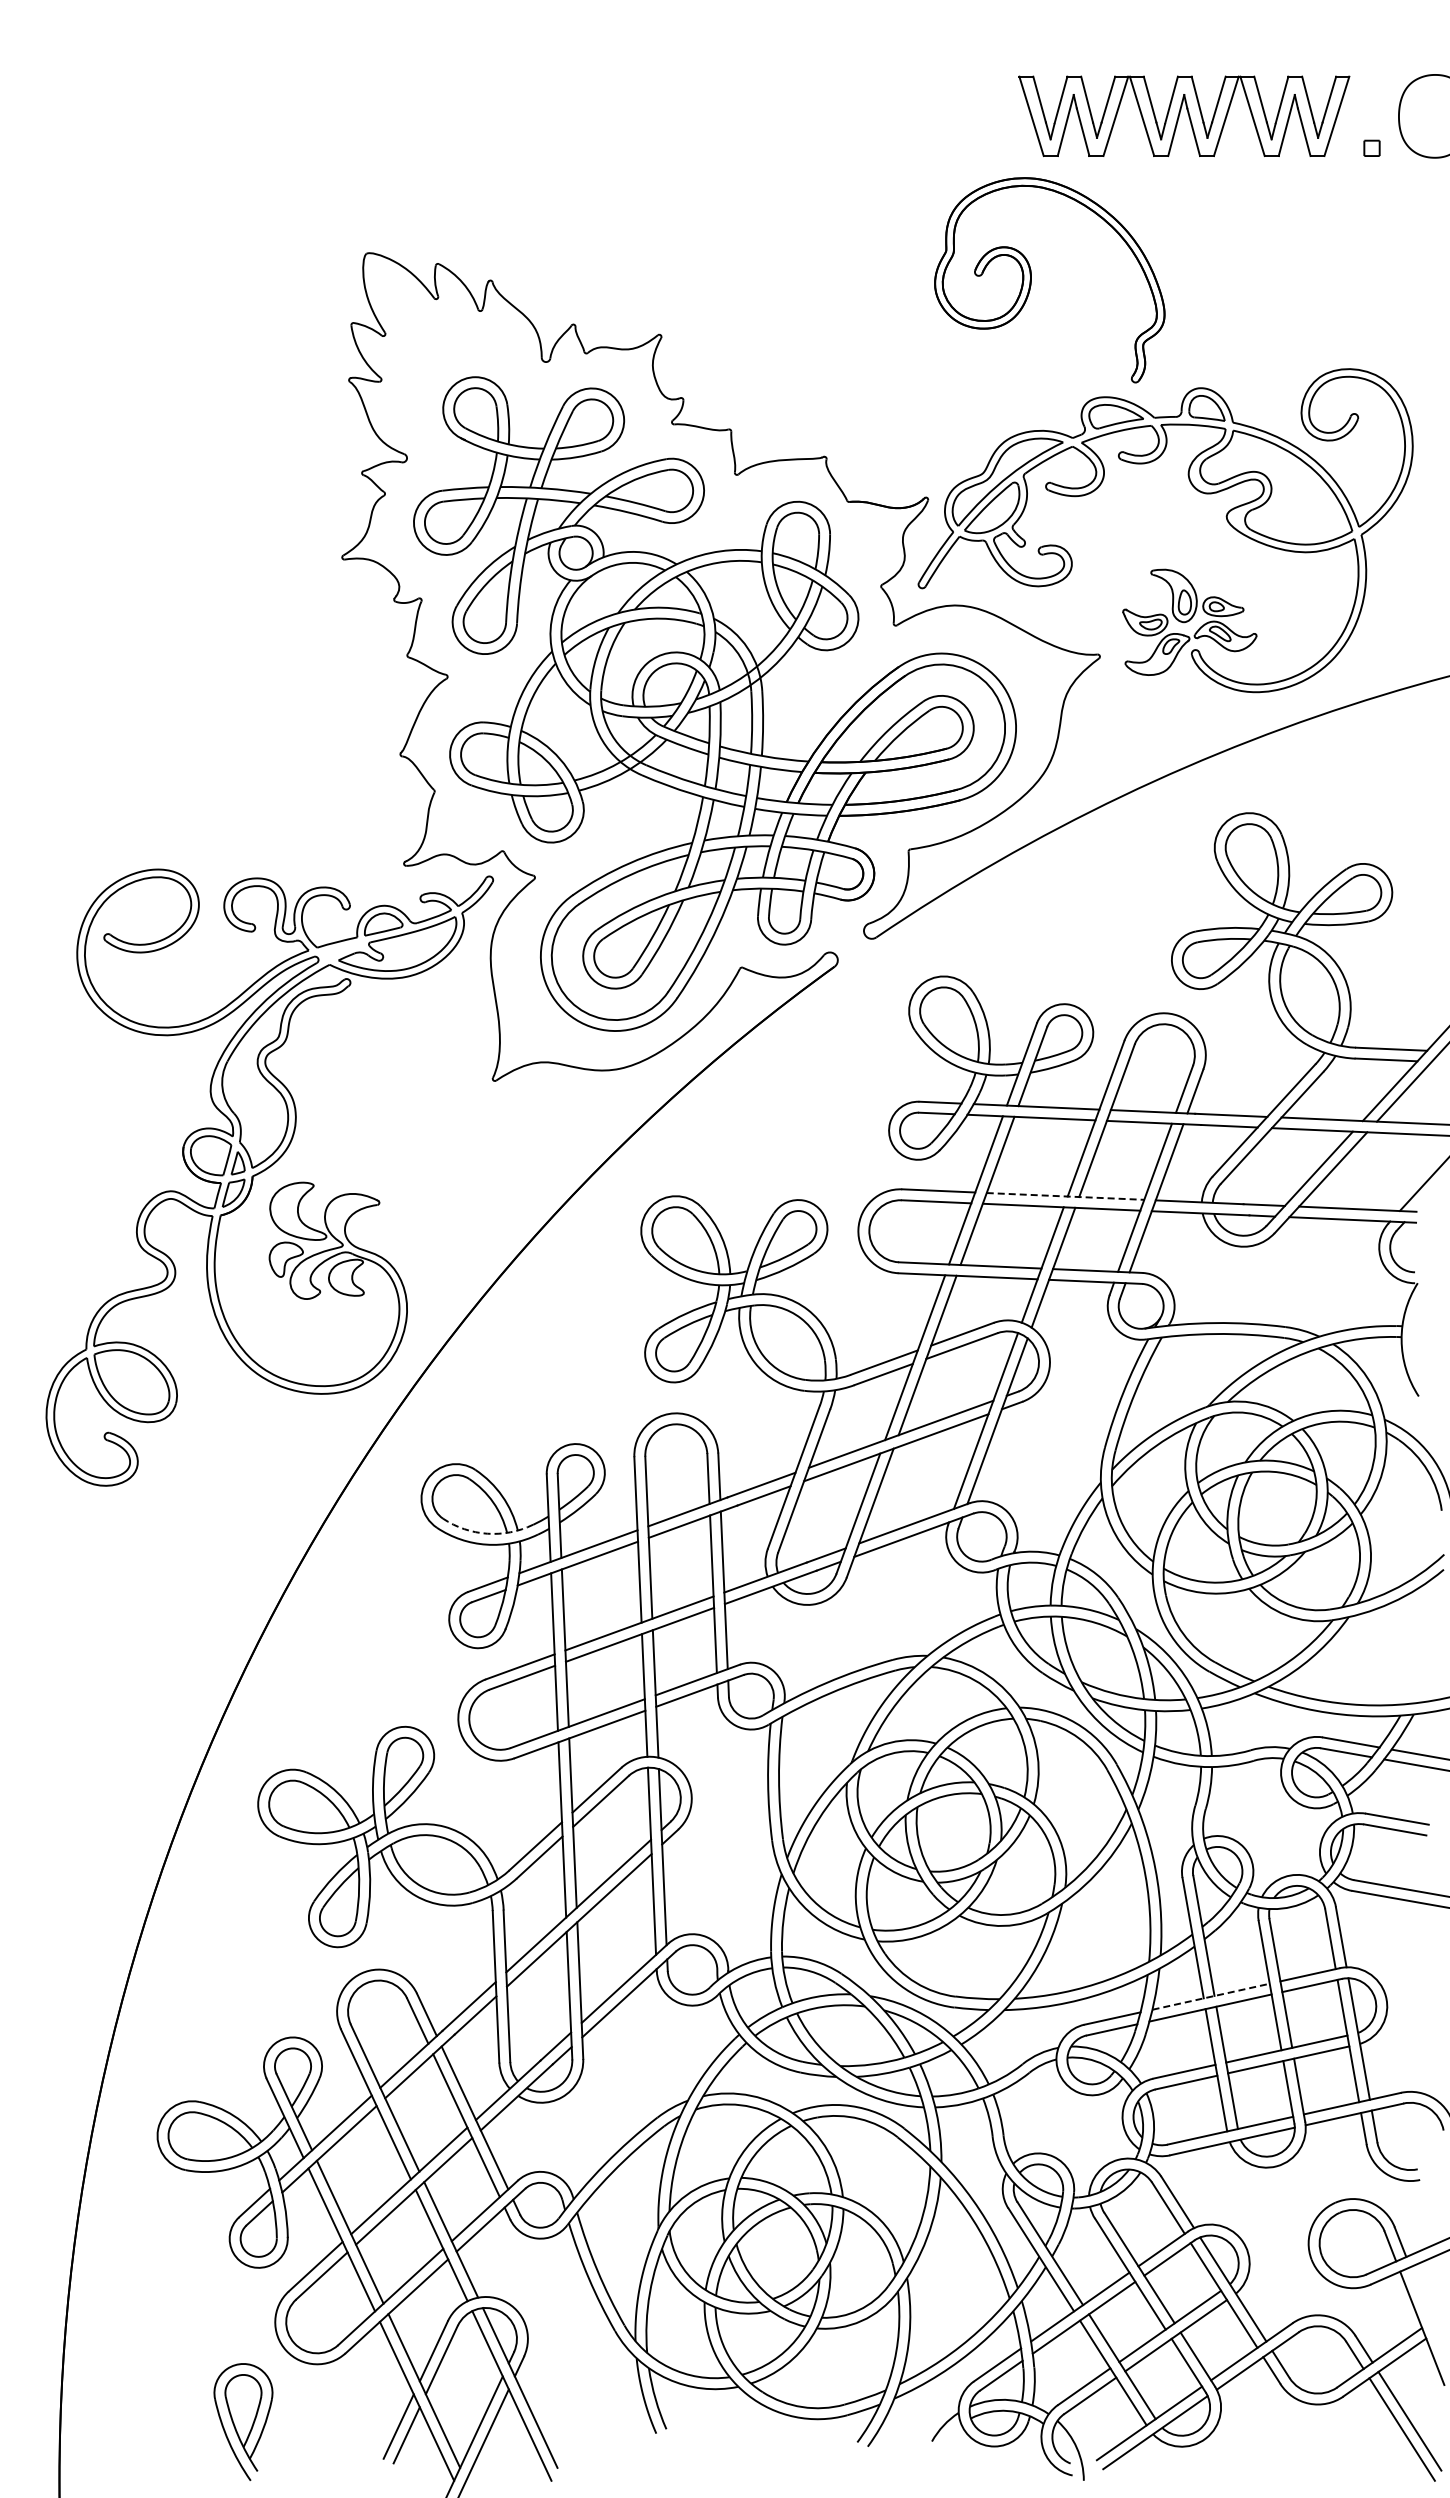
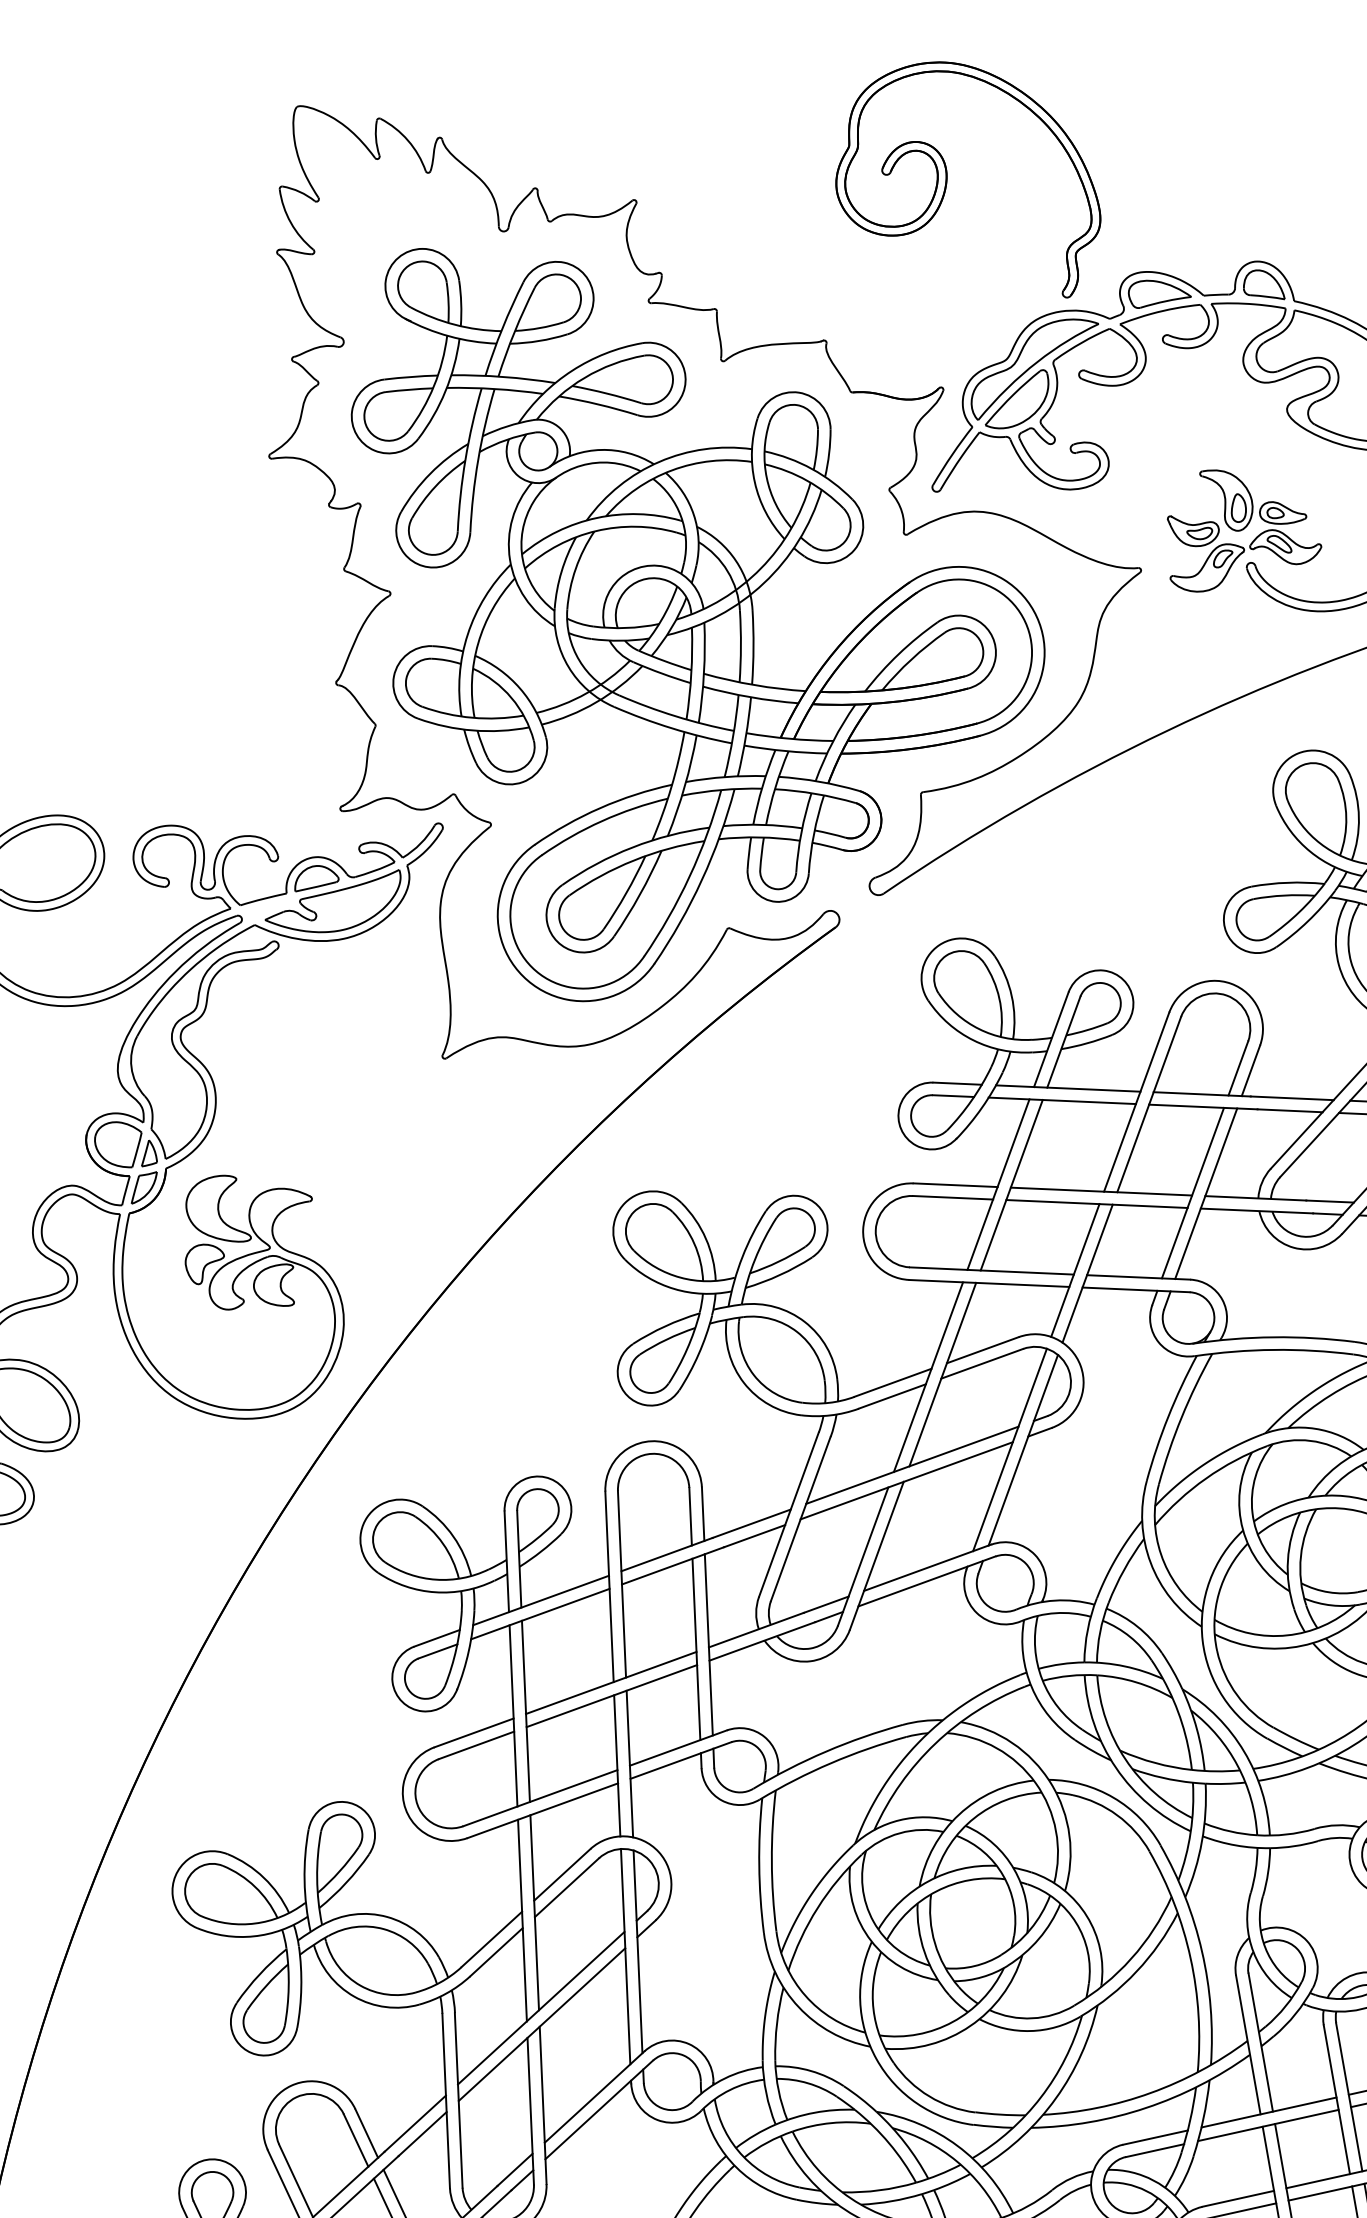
part: (1031, 280) -> (947, 180), moved
line: (1065, 1196) -> (1101, 1191), dashed -> solid
arc: (487, 1533) -> (436, 1579), dashed -> solid
line: (1211, 1996) -> (1269, 2112), dashed -> solid

